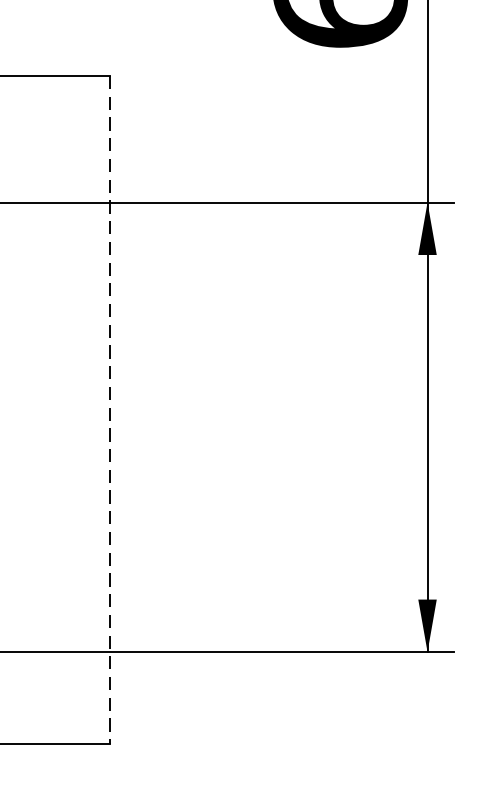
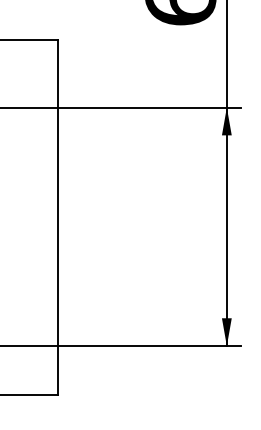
line: (110, 411) -> (58, 218), dashed -> solid

